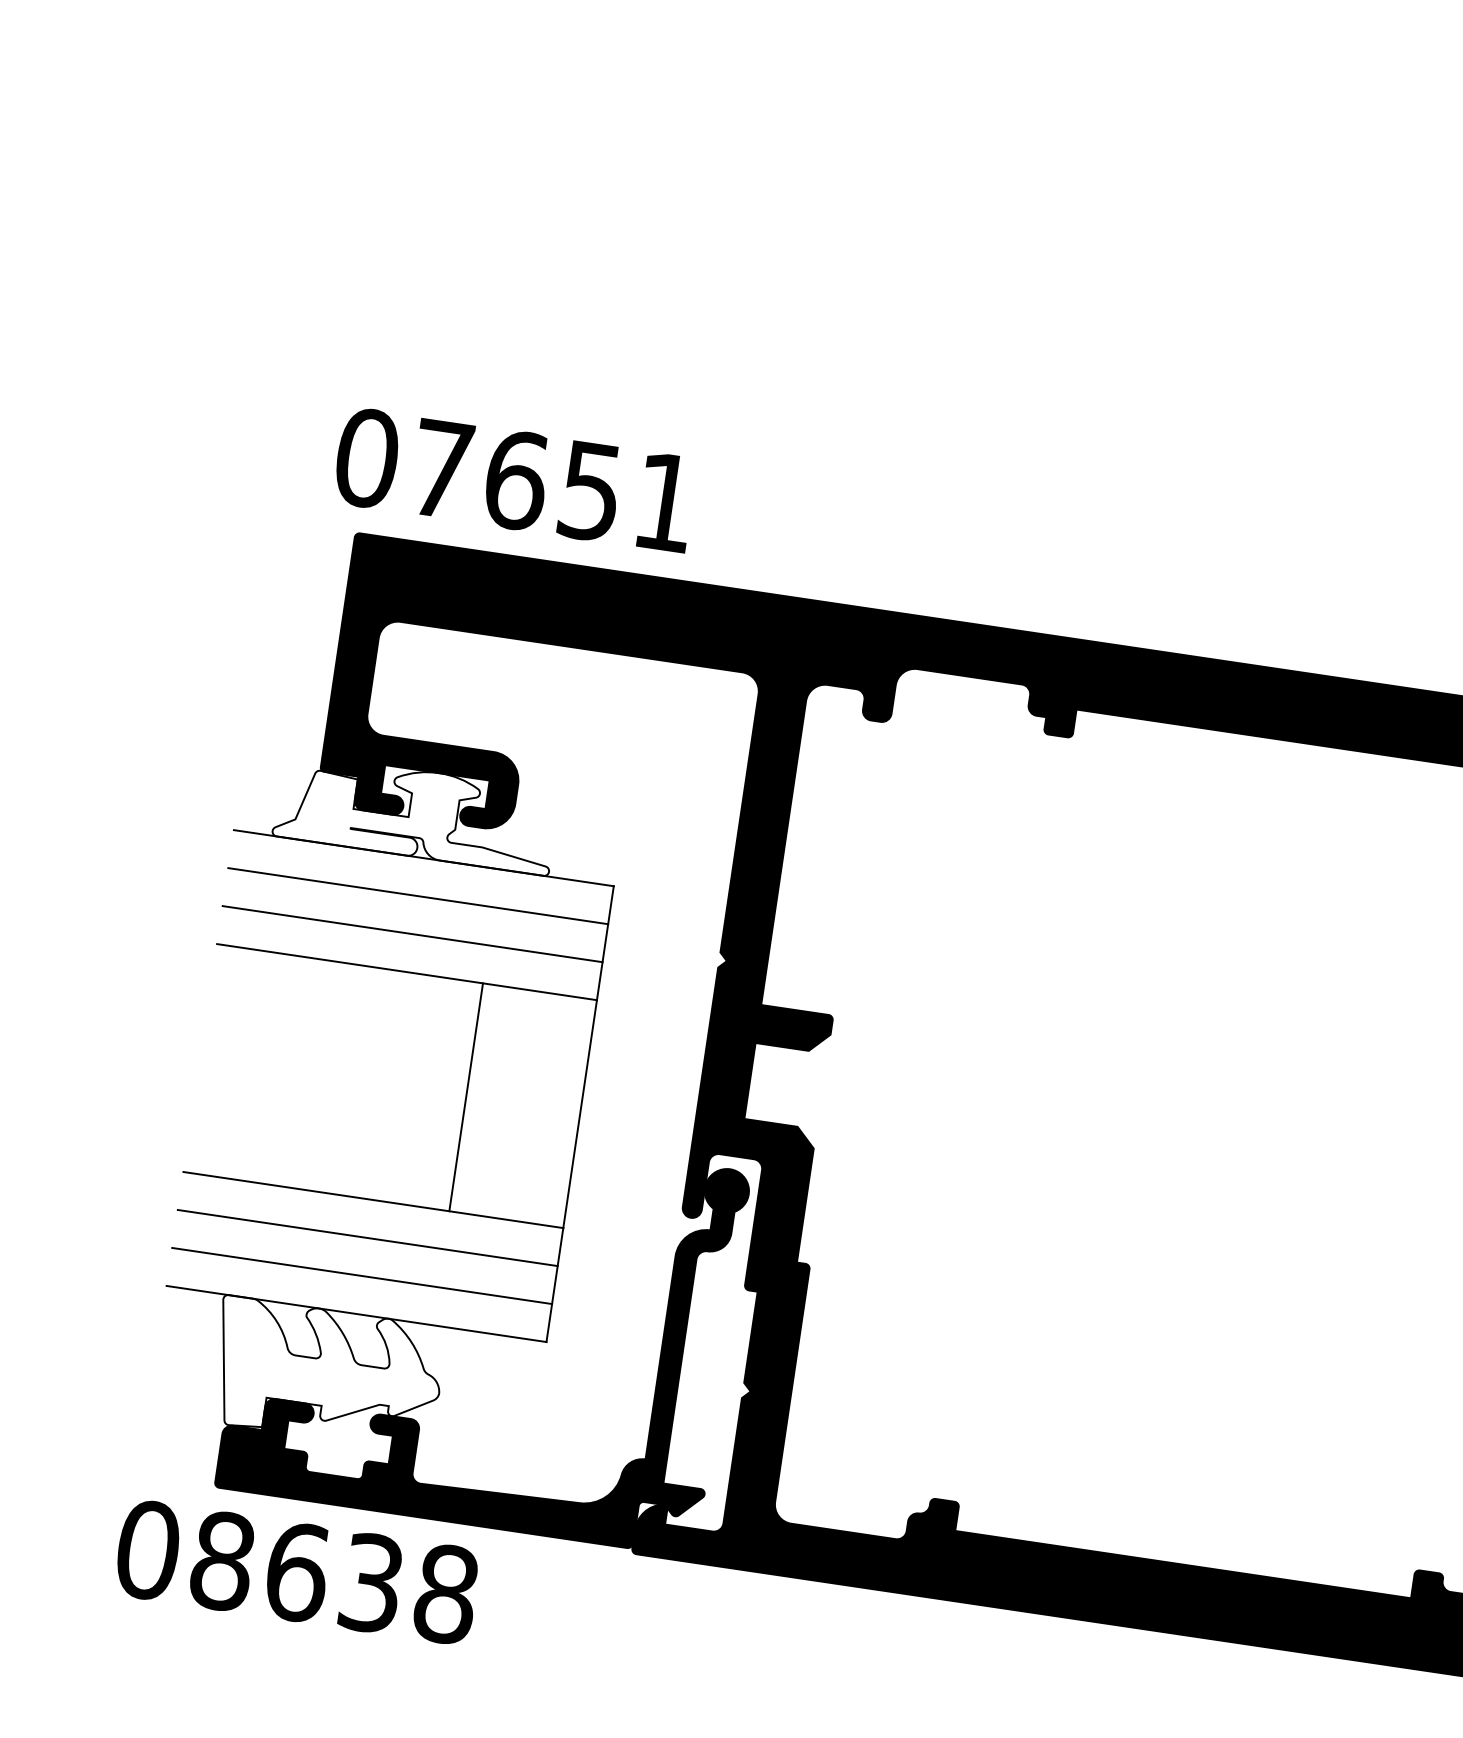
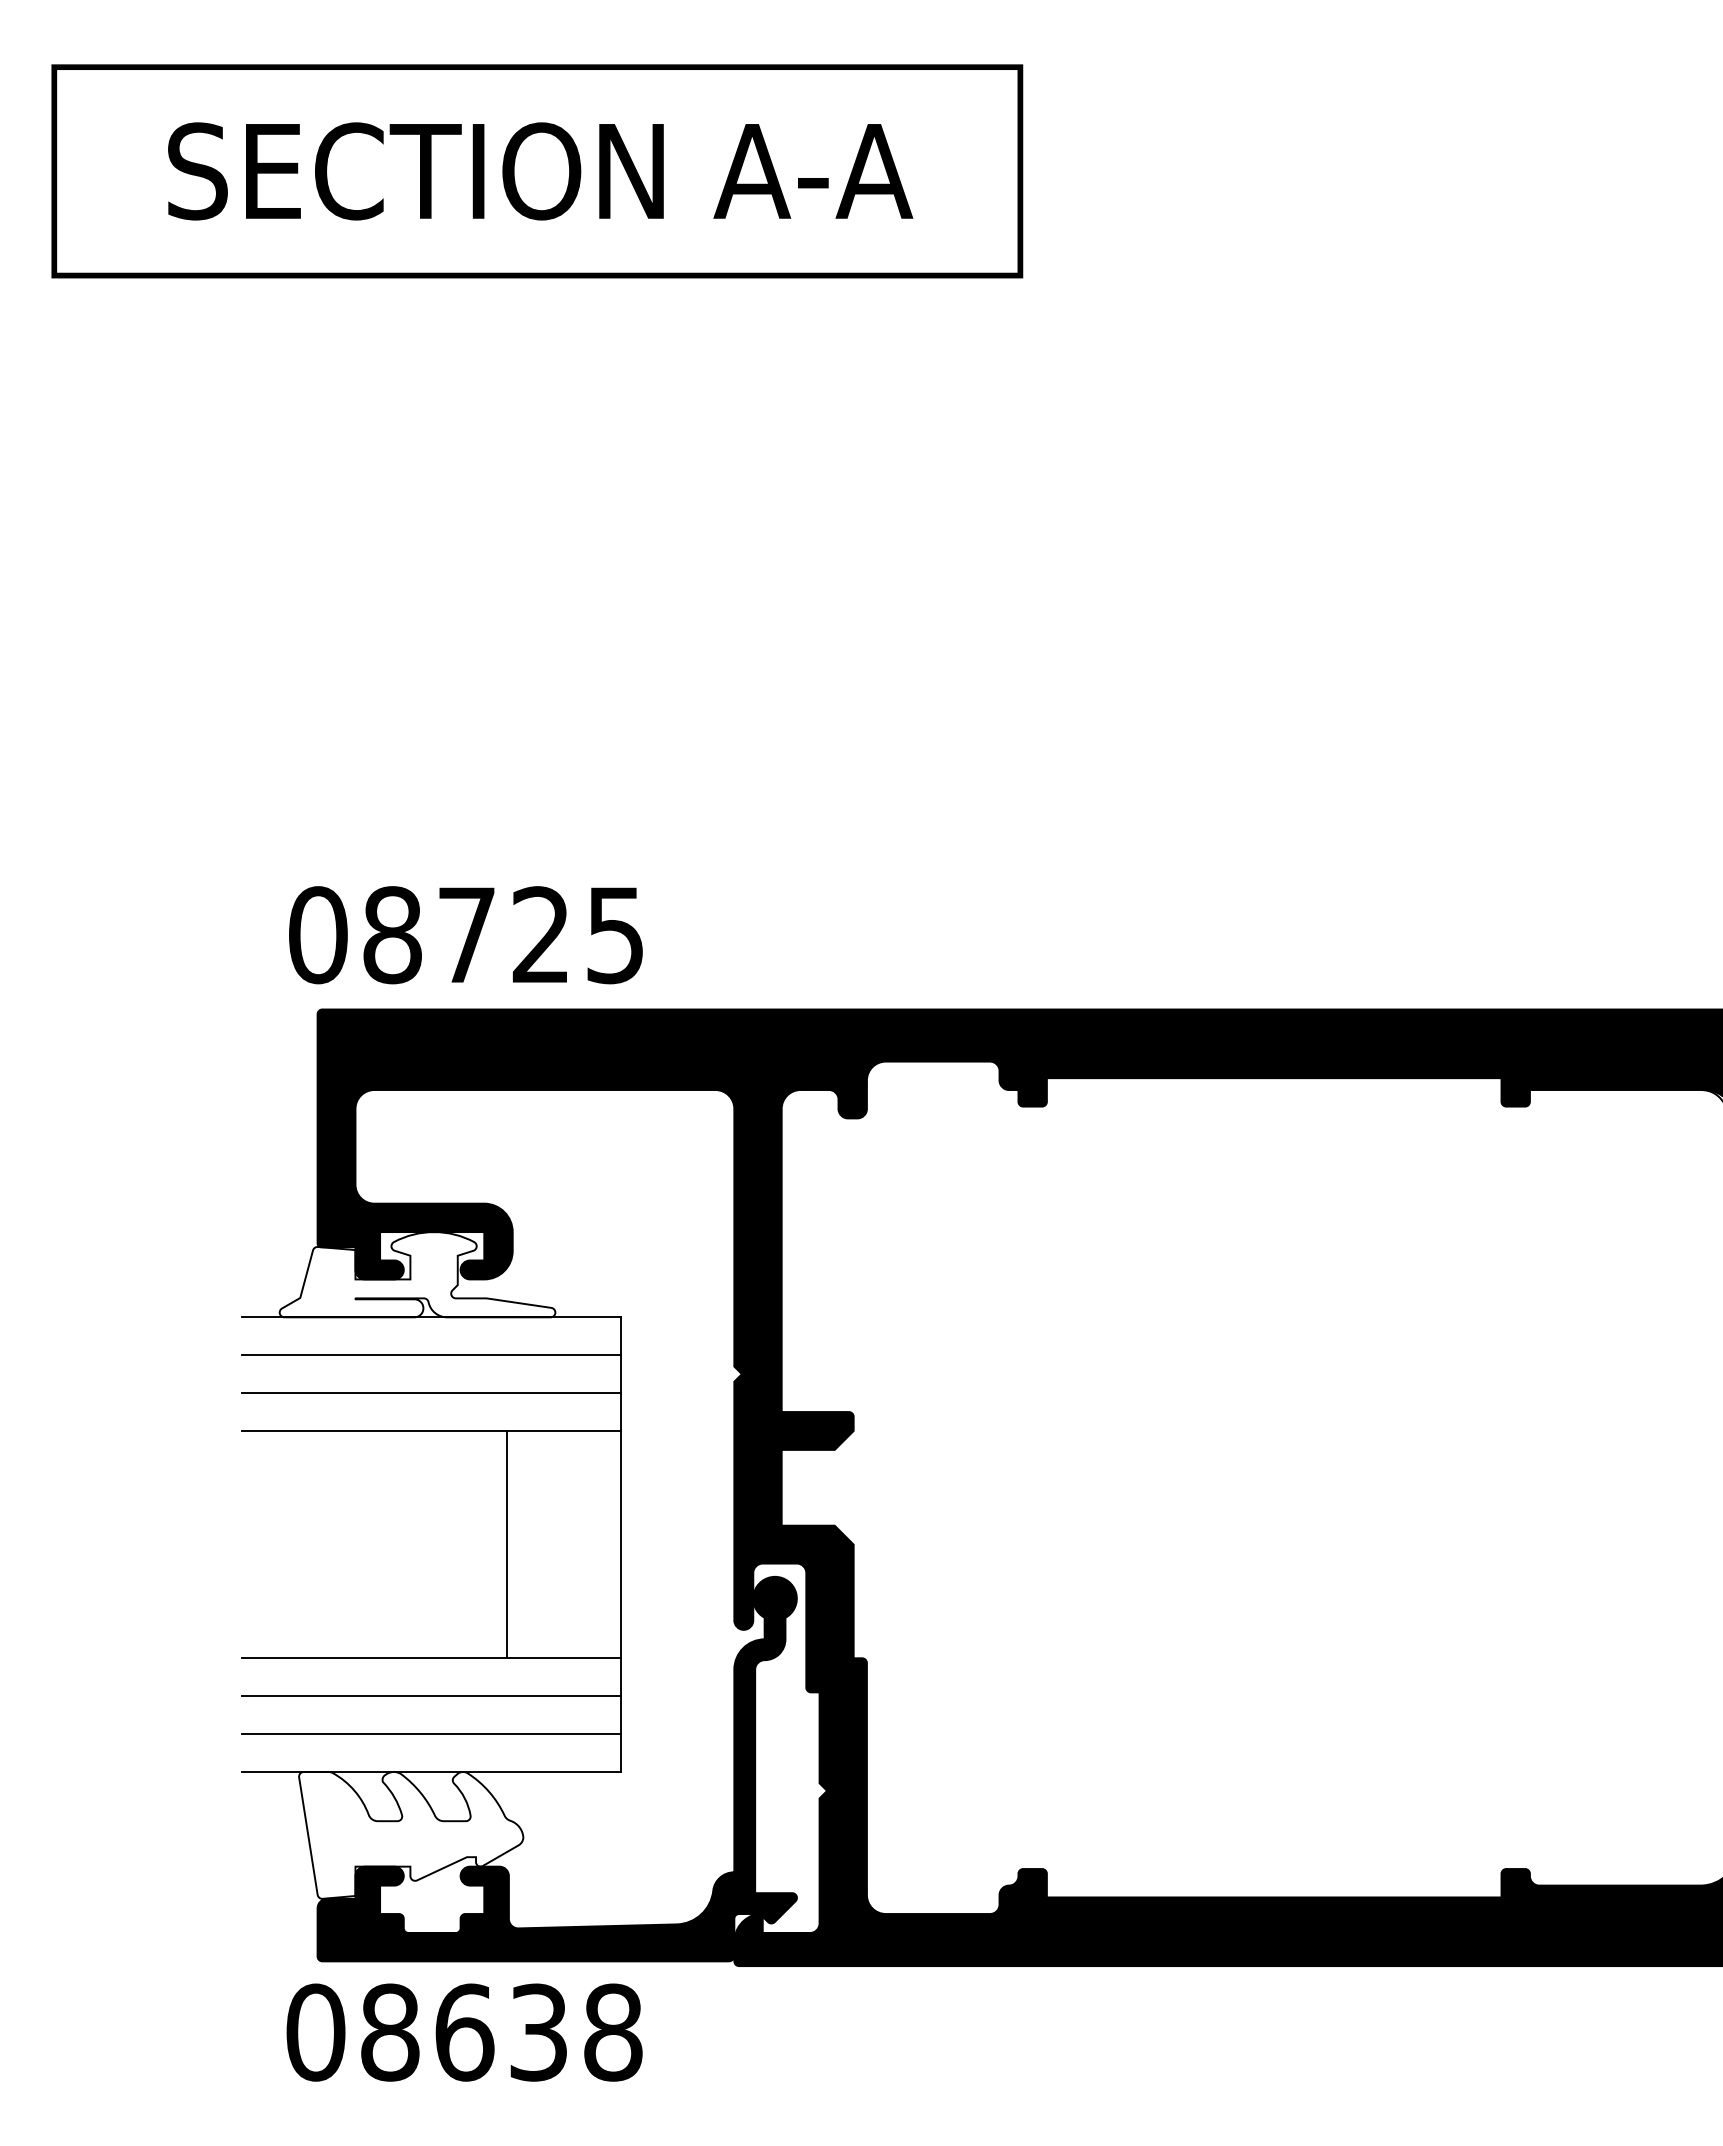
text: (551, 485) -> (502, 935), 07651 -> 08725
text: (297, 1572) -> (464, 2032), moved

